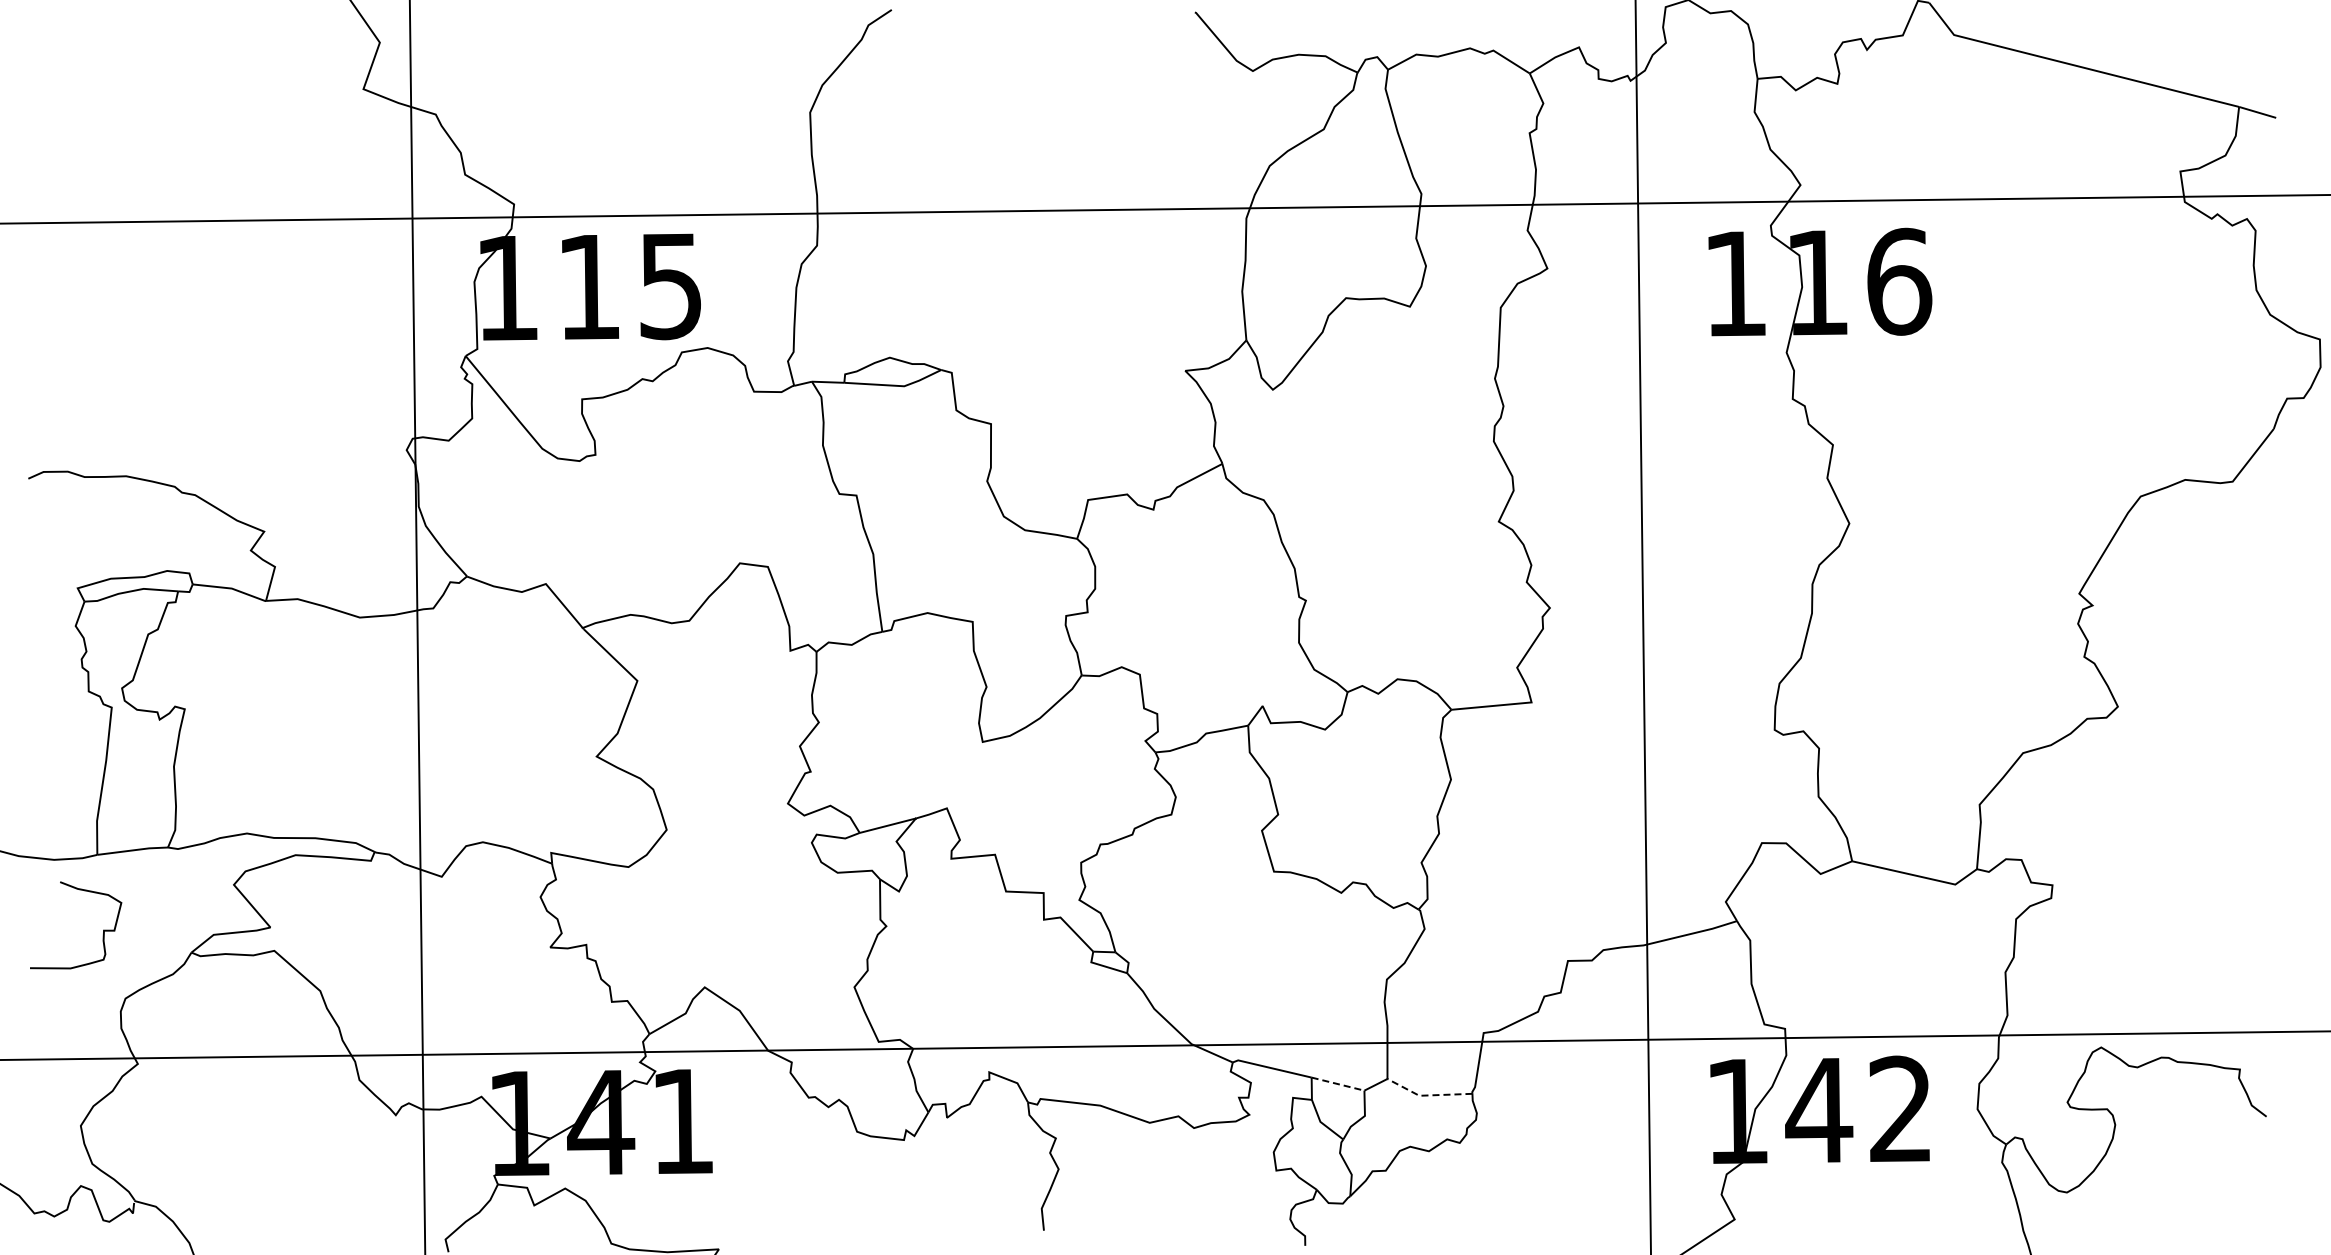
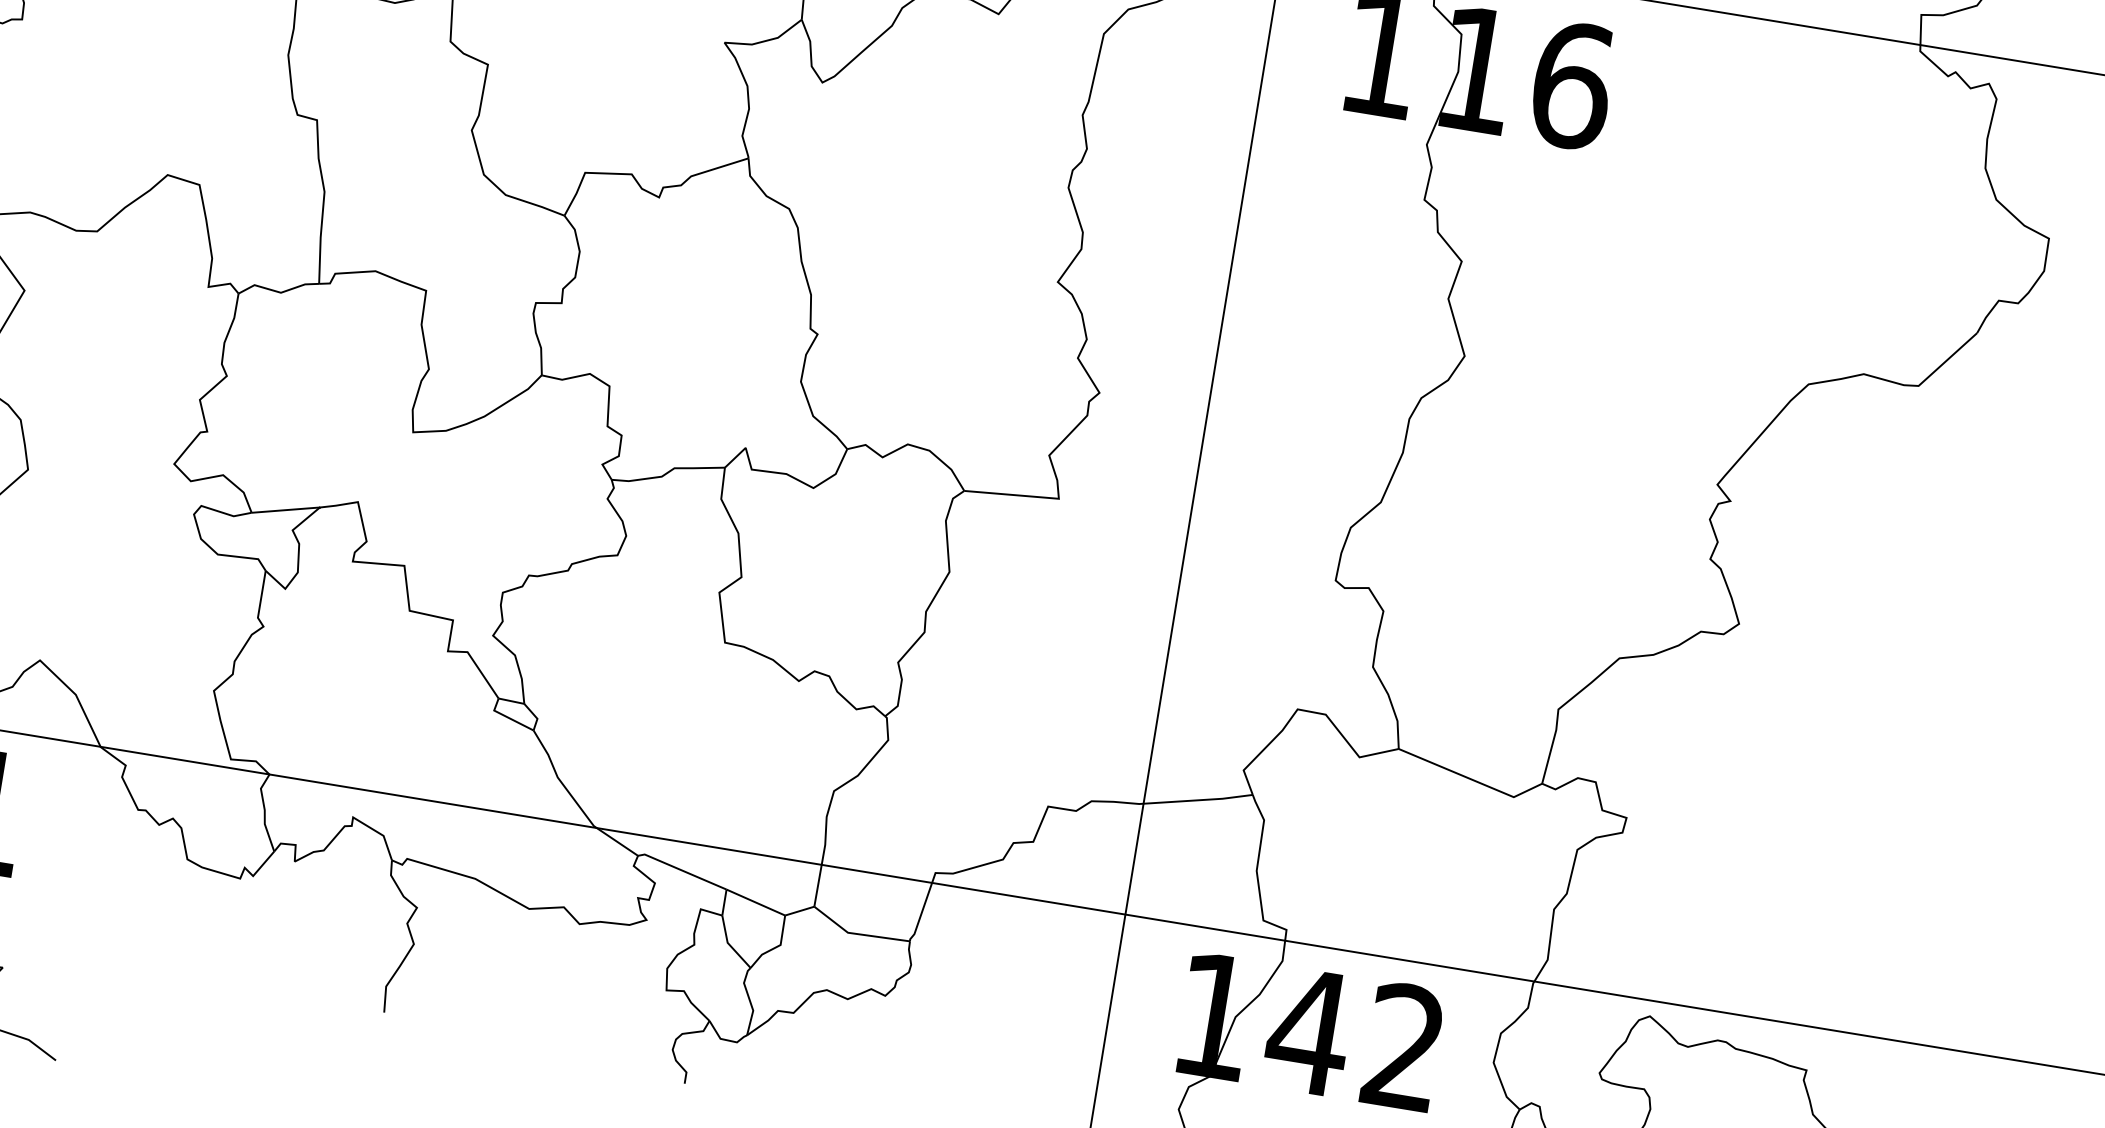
line: (1338, 1084) -> (756, 903), dashed -> solid
line: (1427, 1095) -> (857, 934), dashed -> solid

